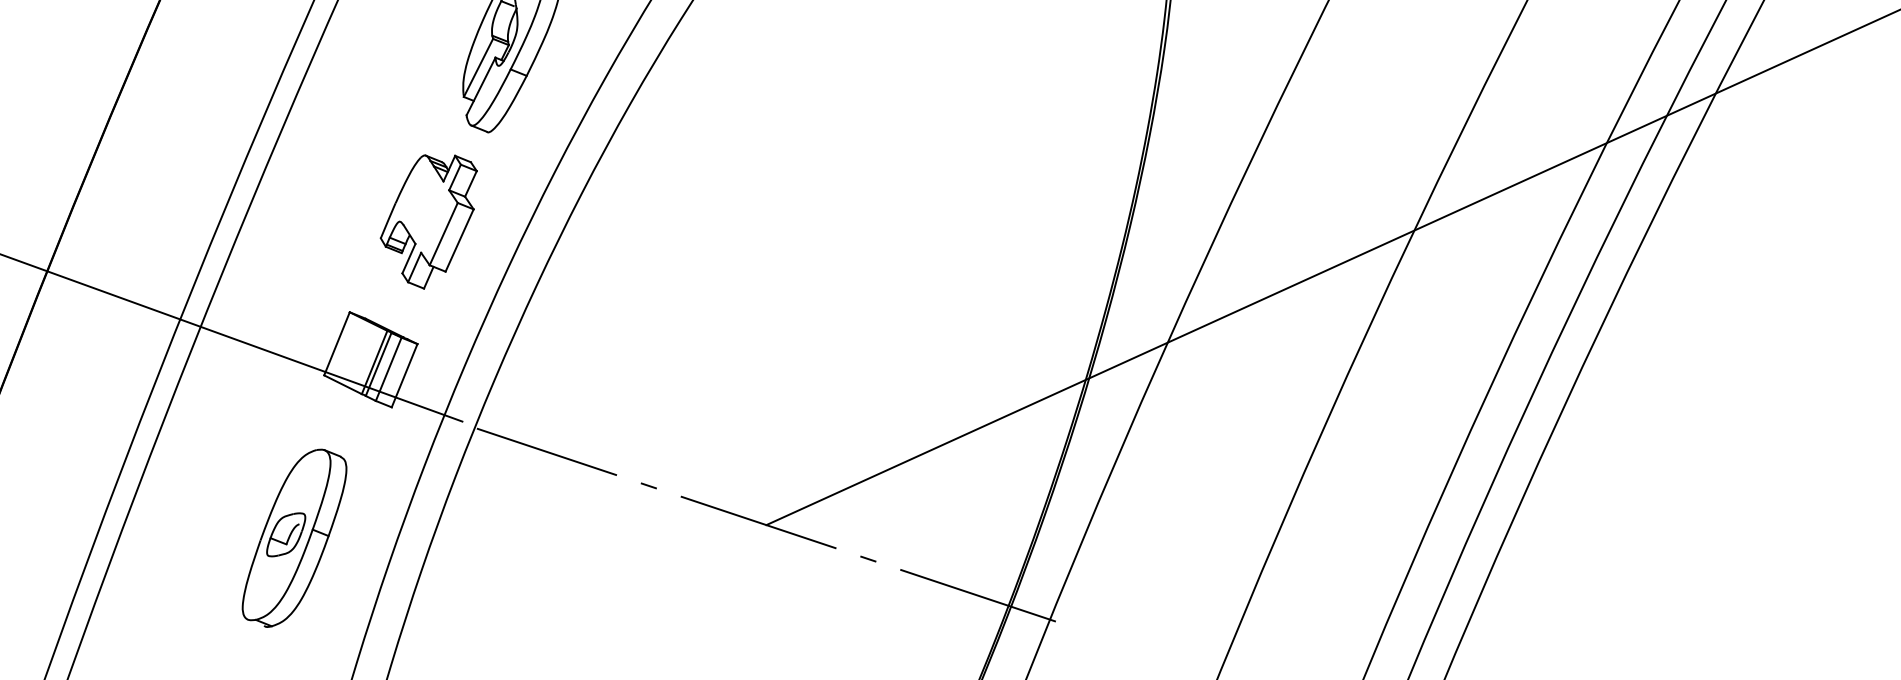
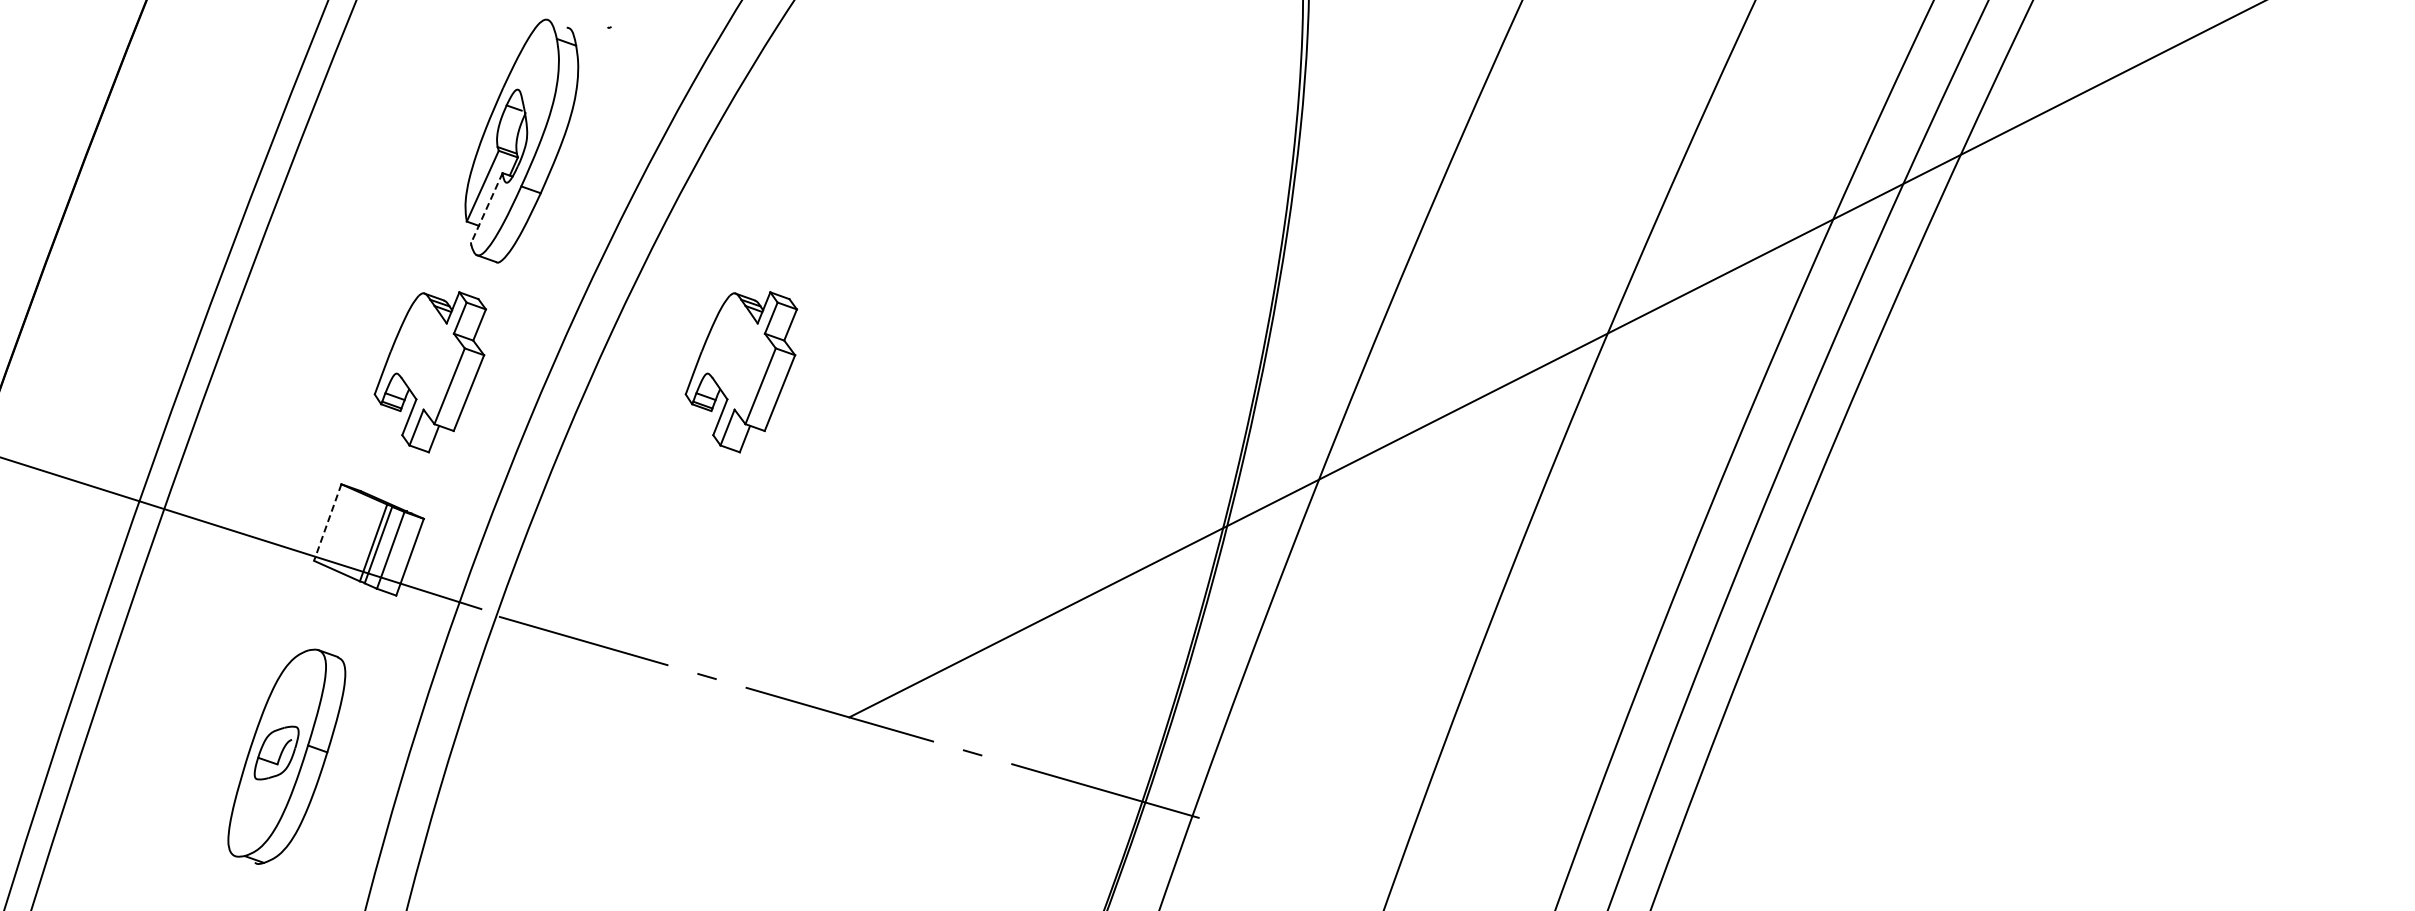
line: (480, 86) -> (486, 208), solid -> dashed
part: (687, 232) -> (740, 372), added
line: (336, 343) -> (327, 522), solid -> dashed

